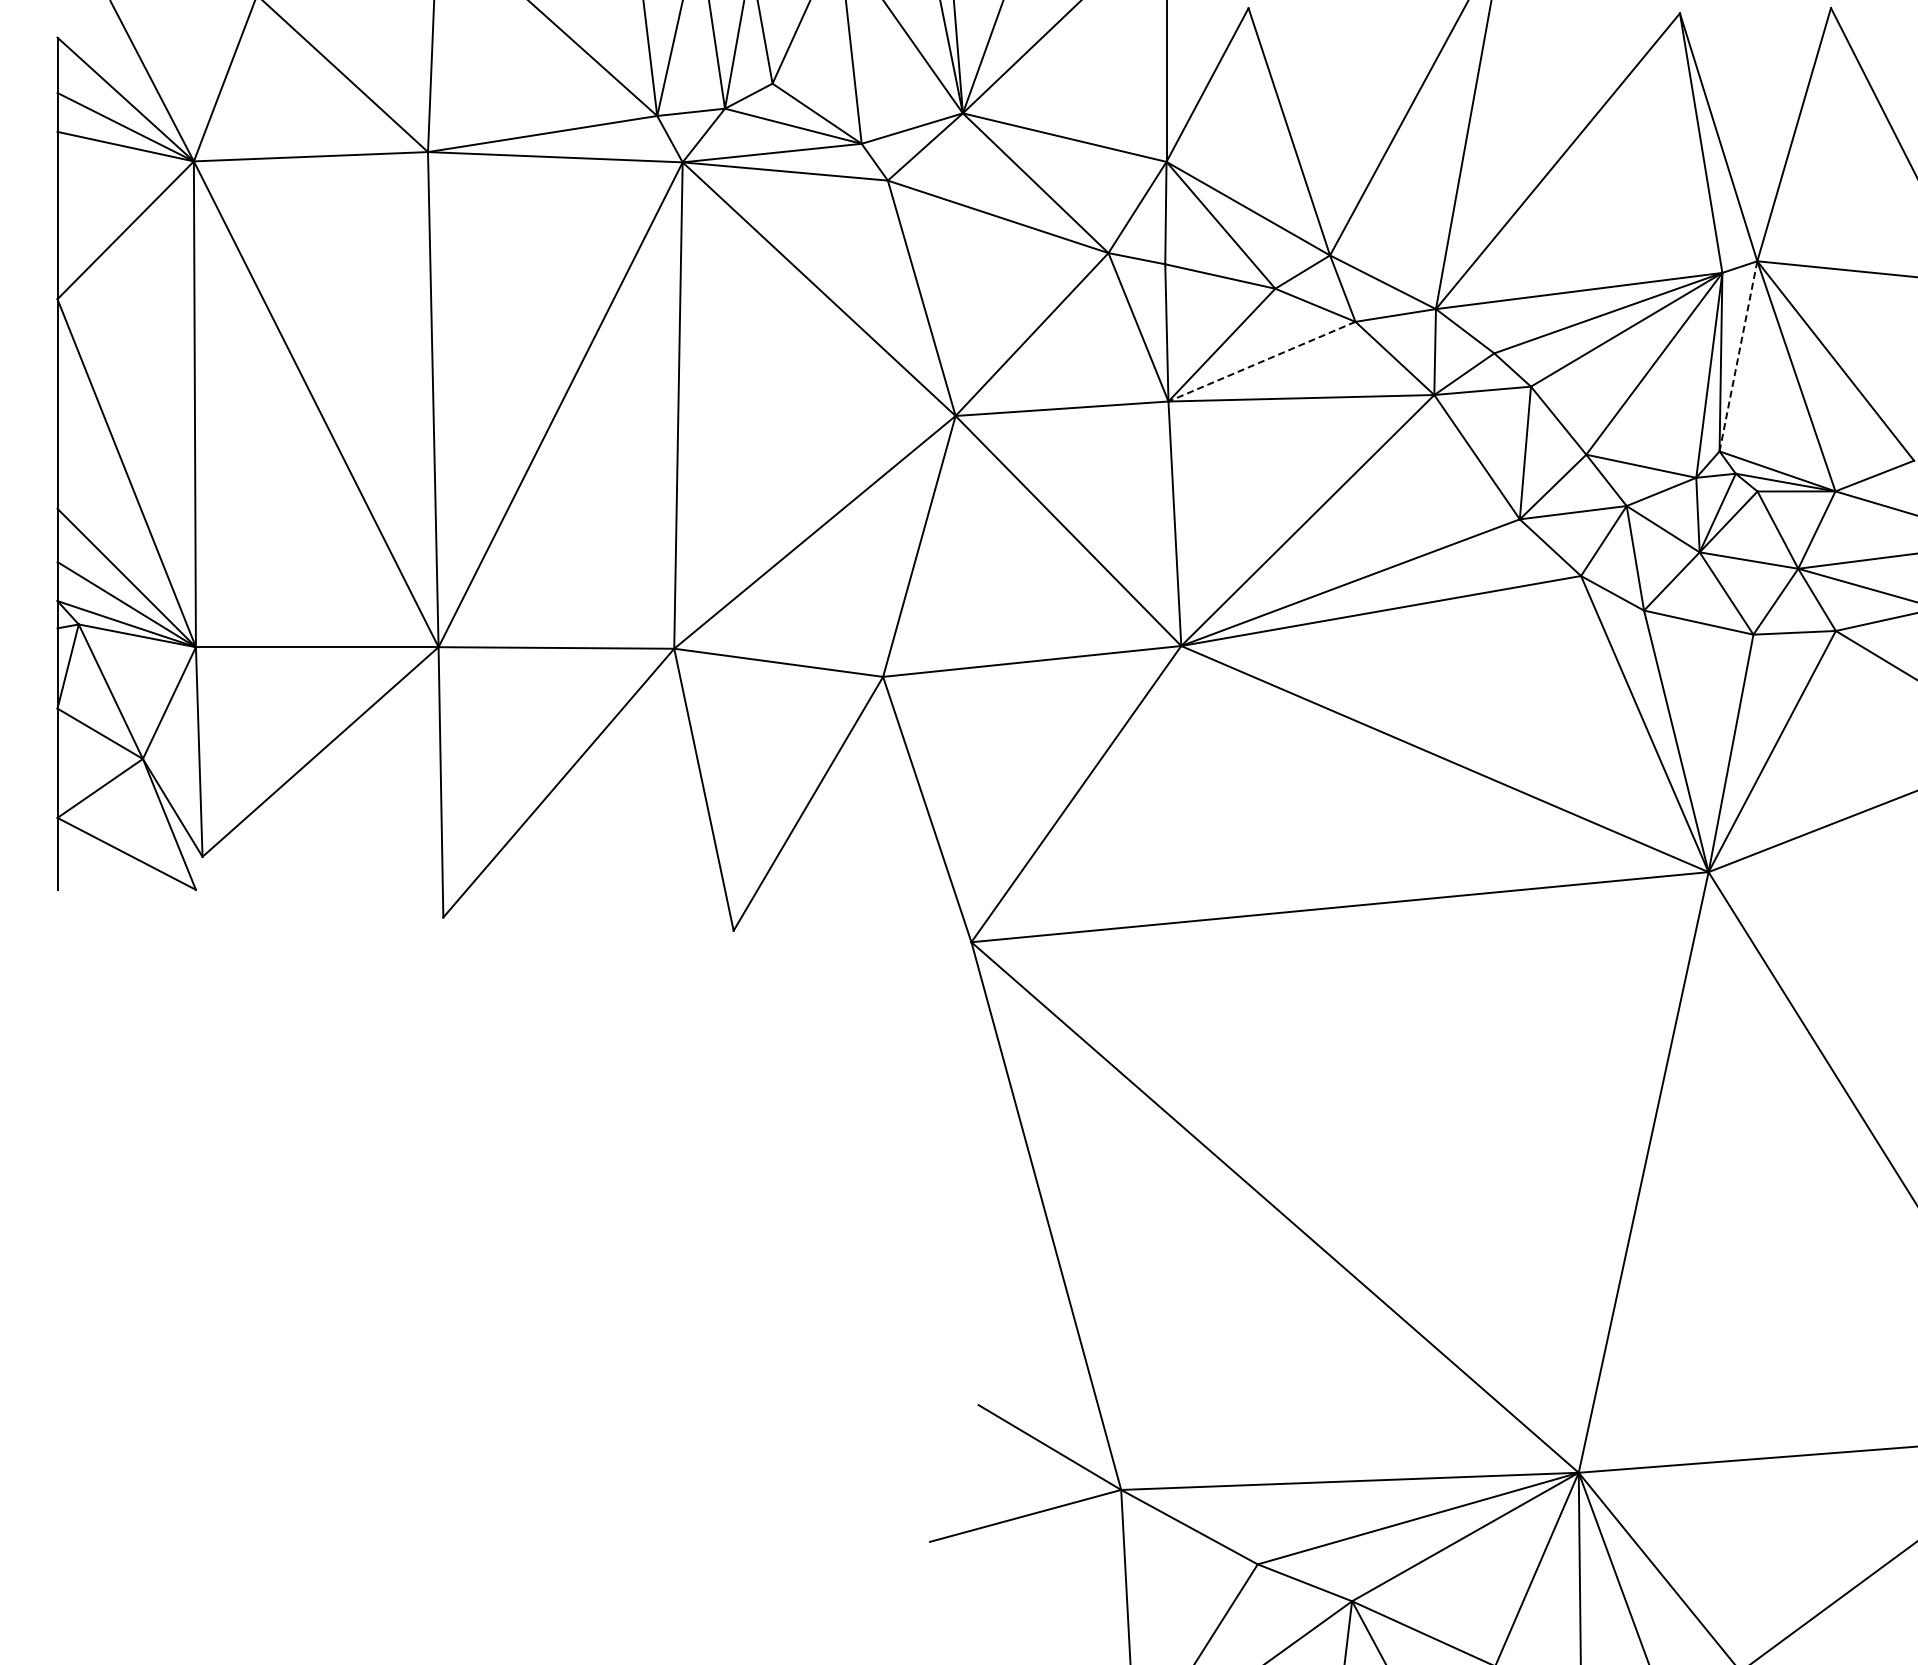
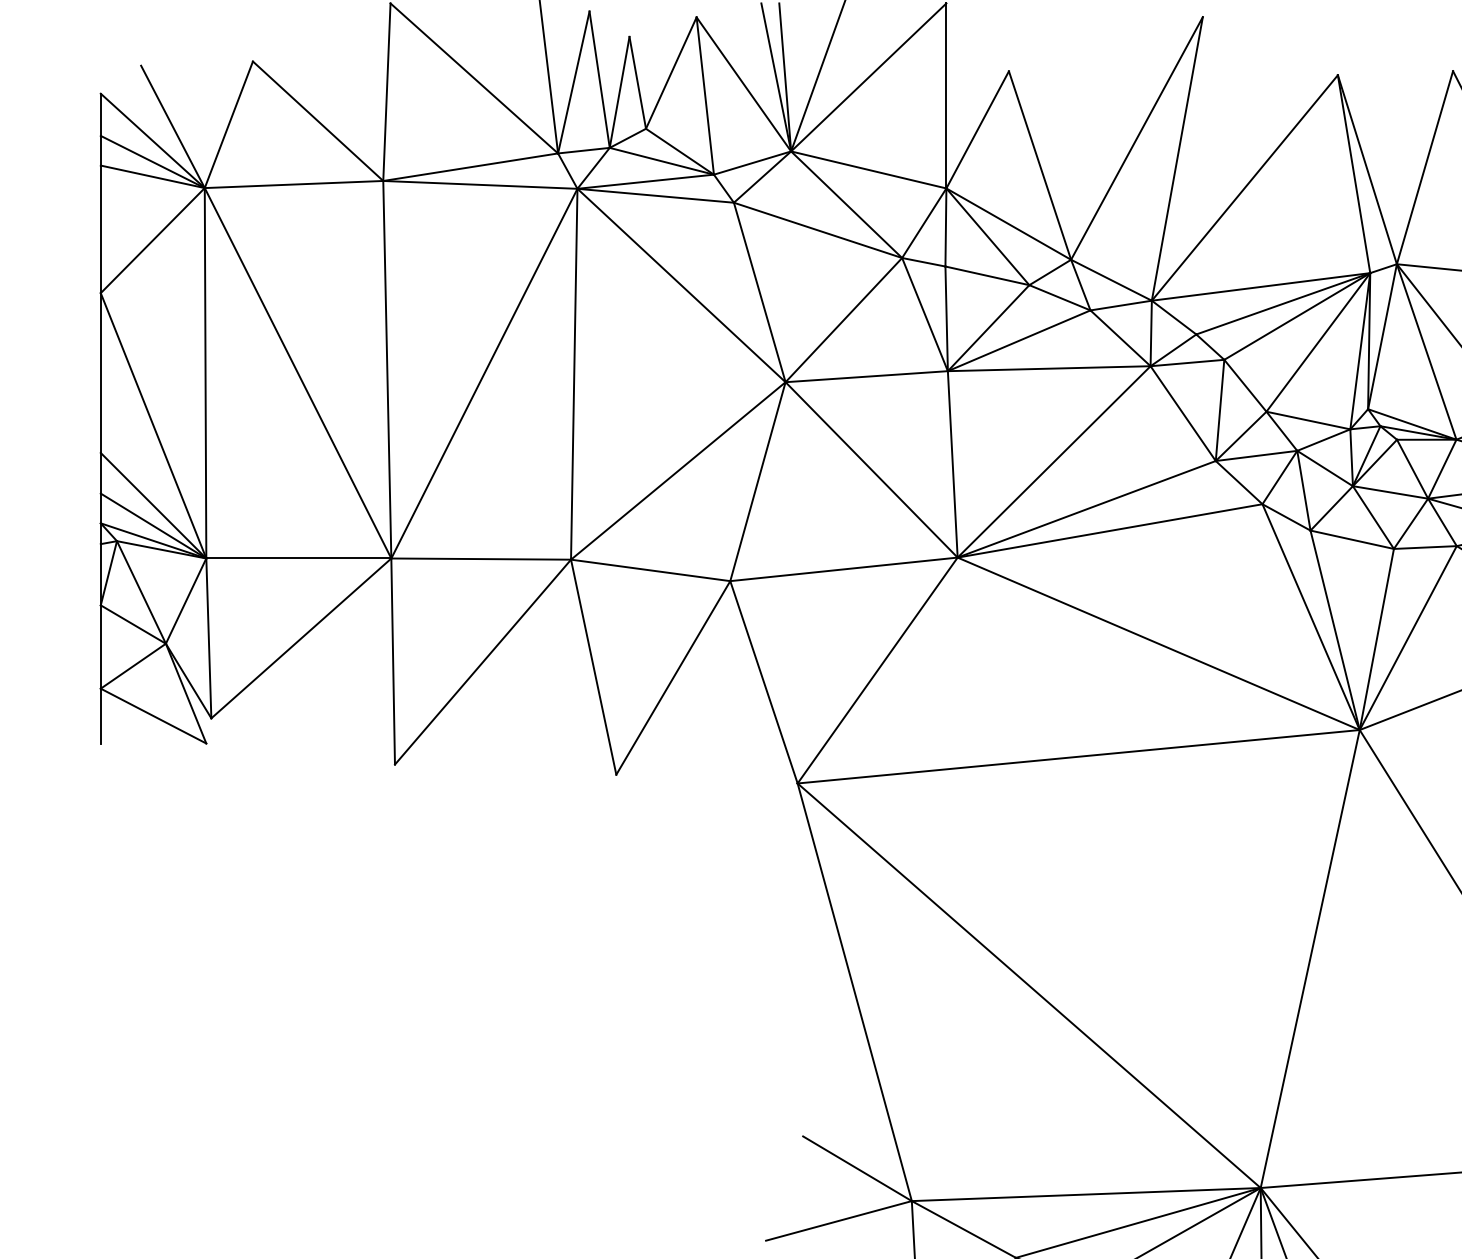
line: (1738, 356) -> (1382, 336), dashed -> solid
line: (1261, 361) -> (1018, 340), dashed -> solid

